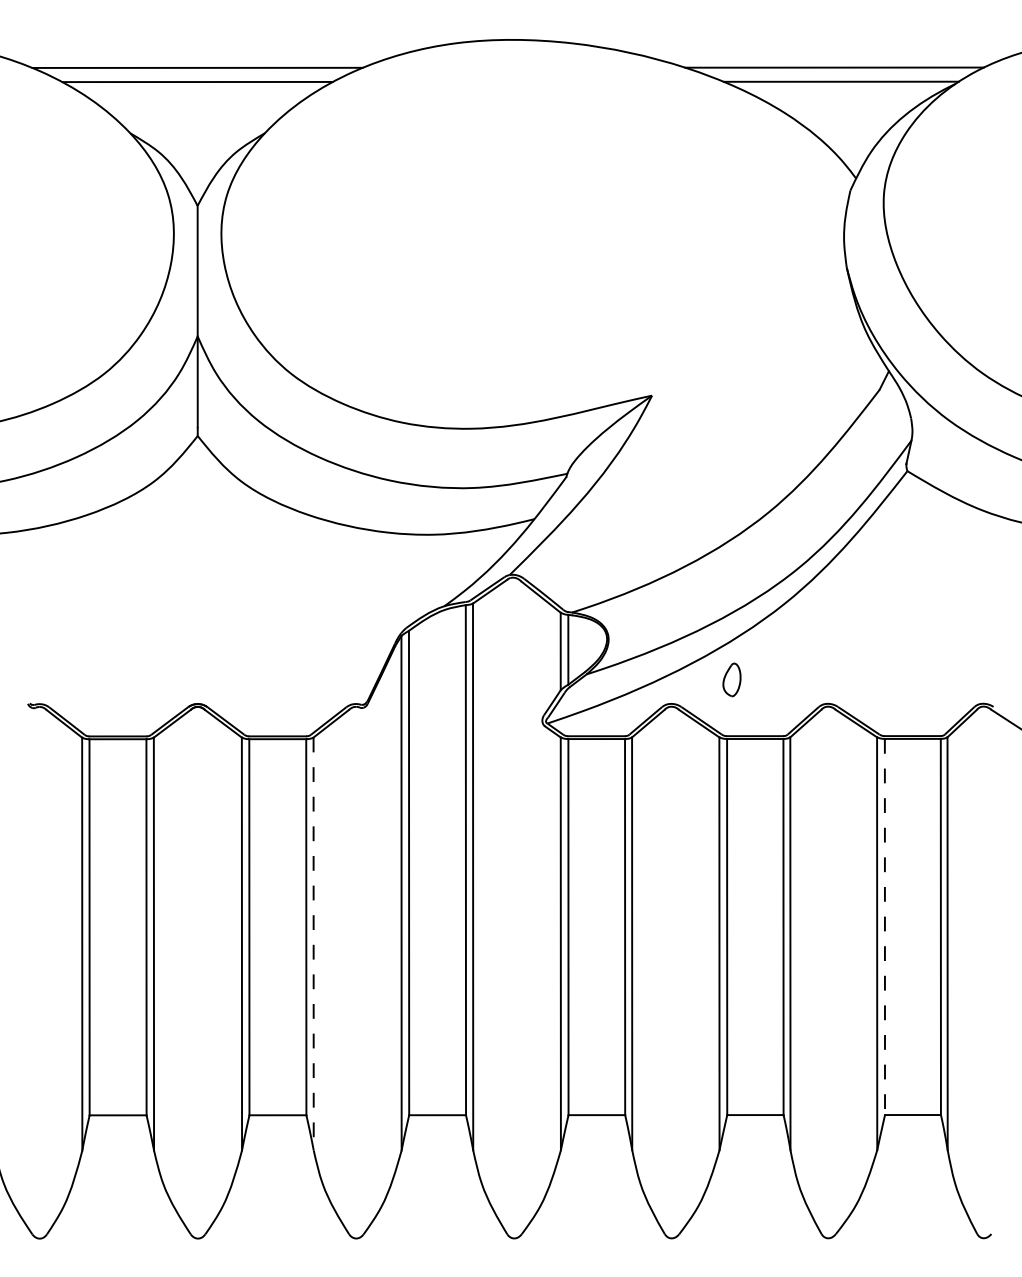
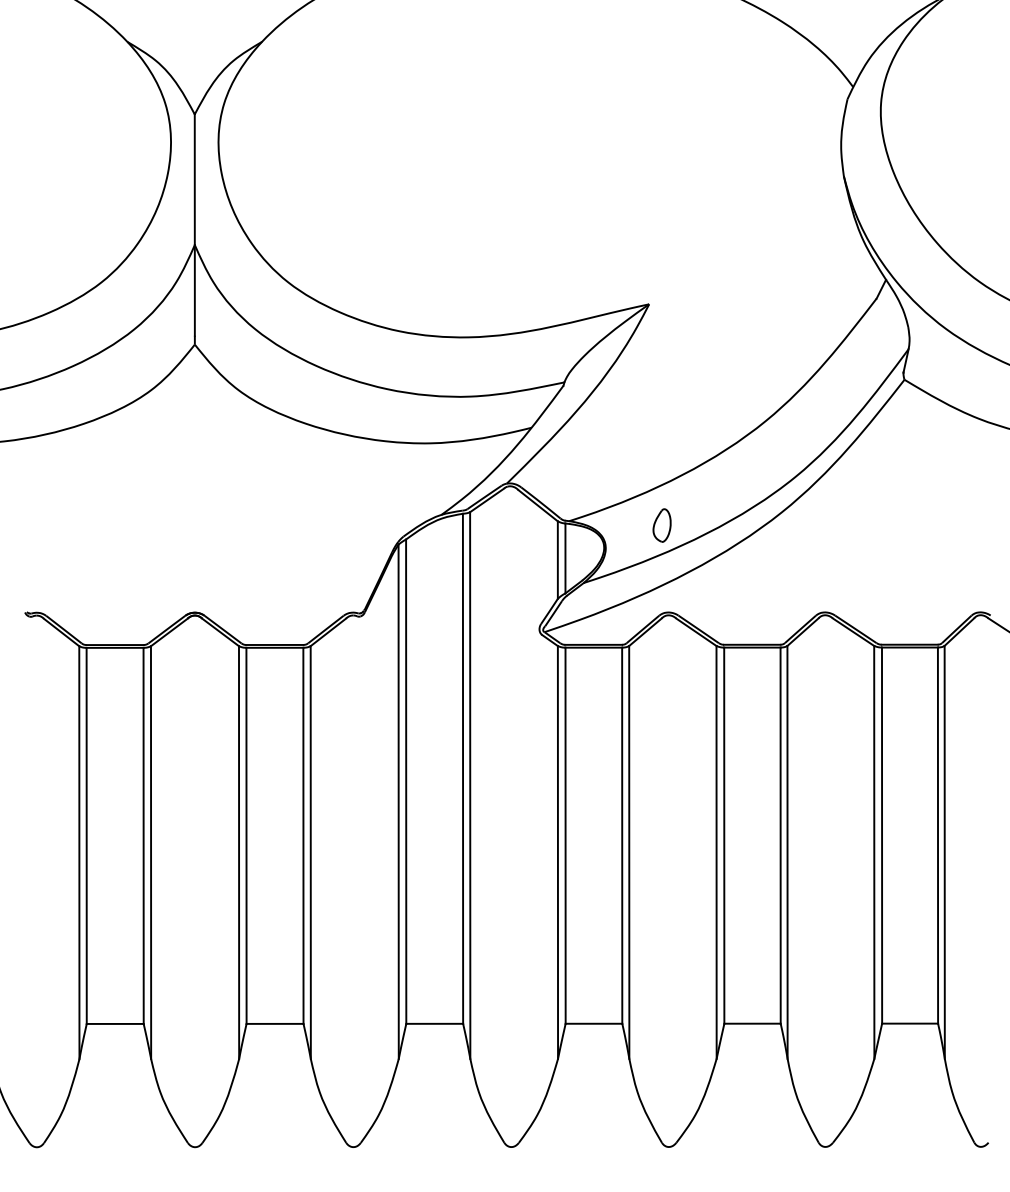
part: (731, 679) -> (661, 525), moved
line: (884, 927) -> (881, 836), dashed -> solid
line: (313, 944) -> (310, 853), dashed -> solid

